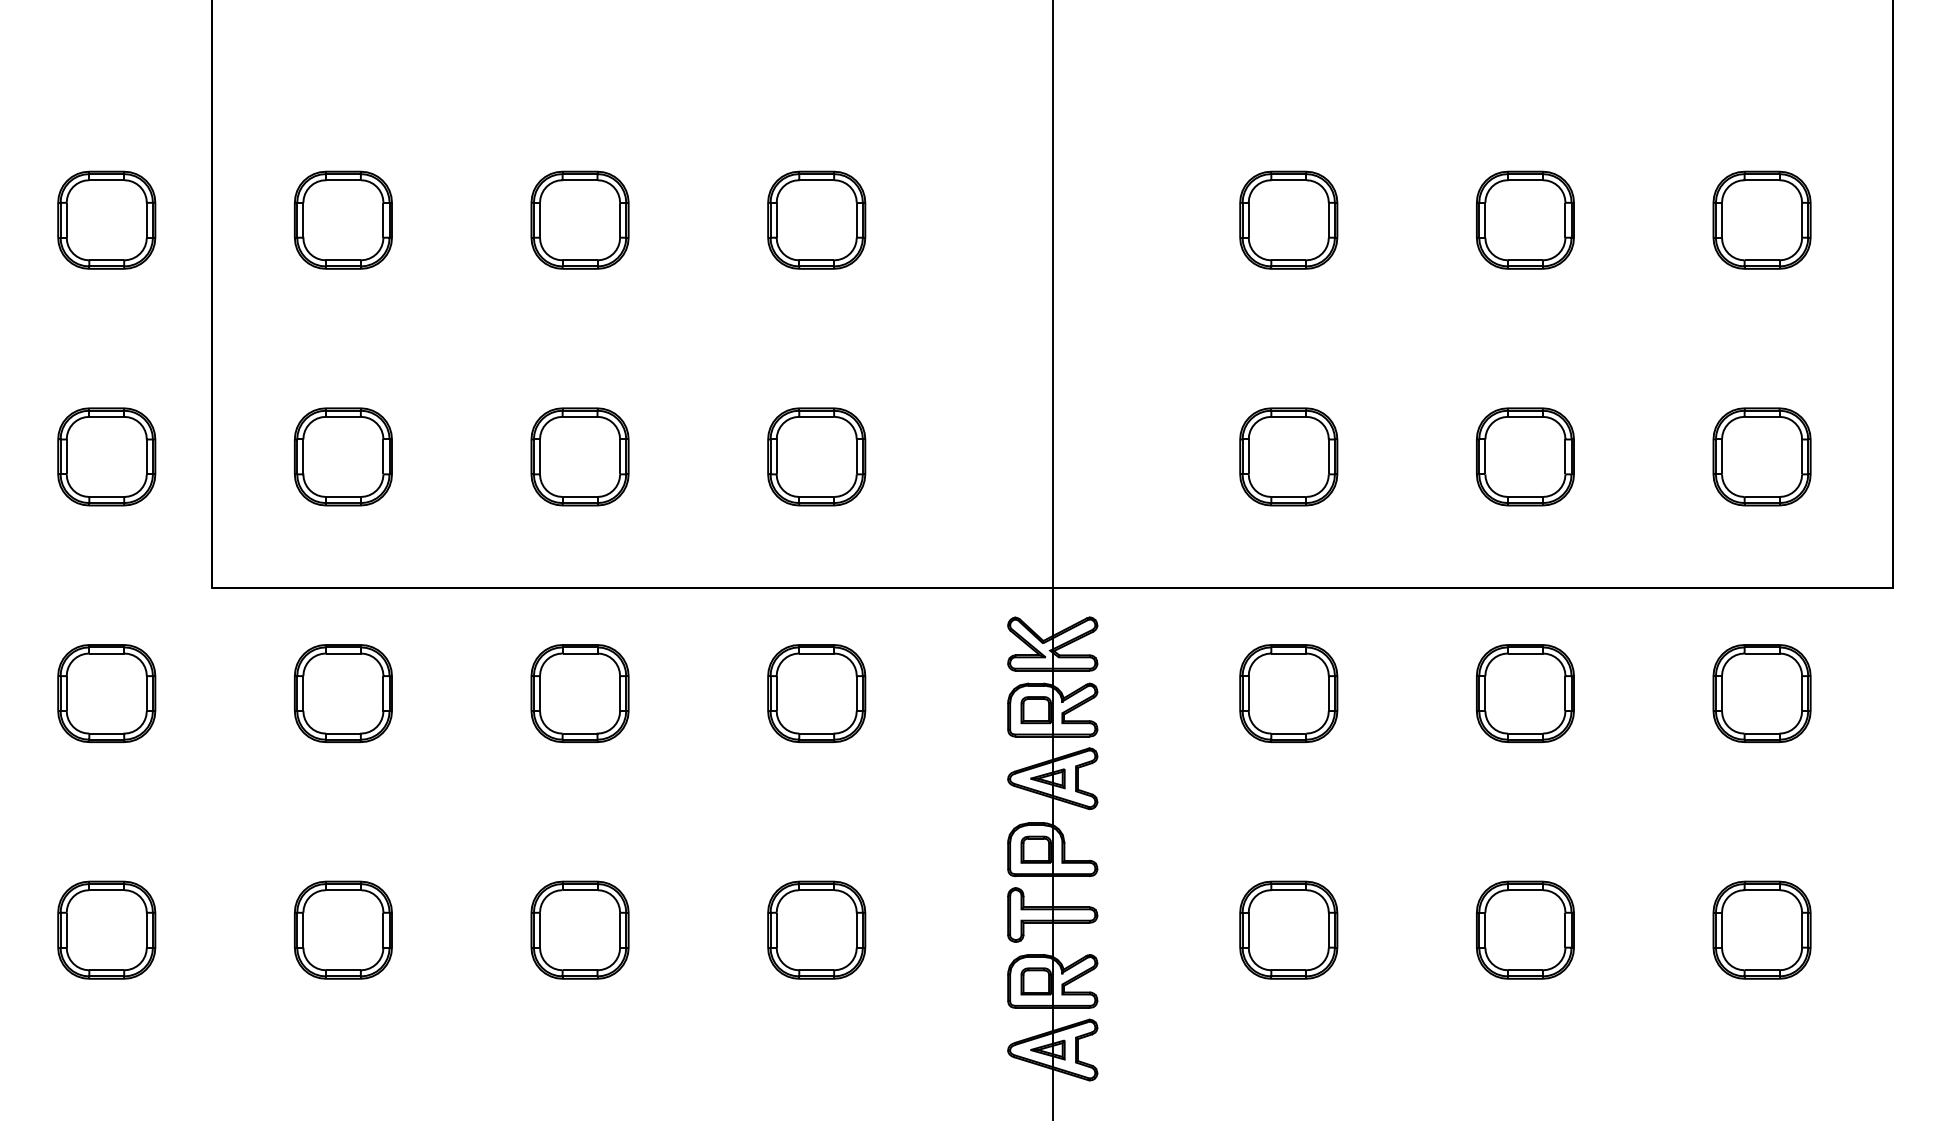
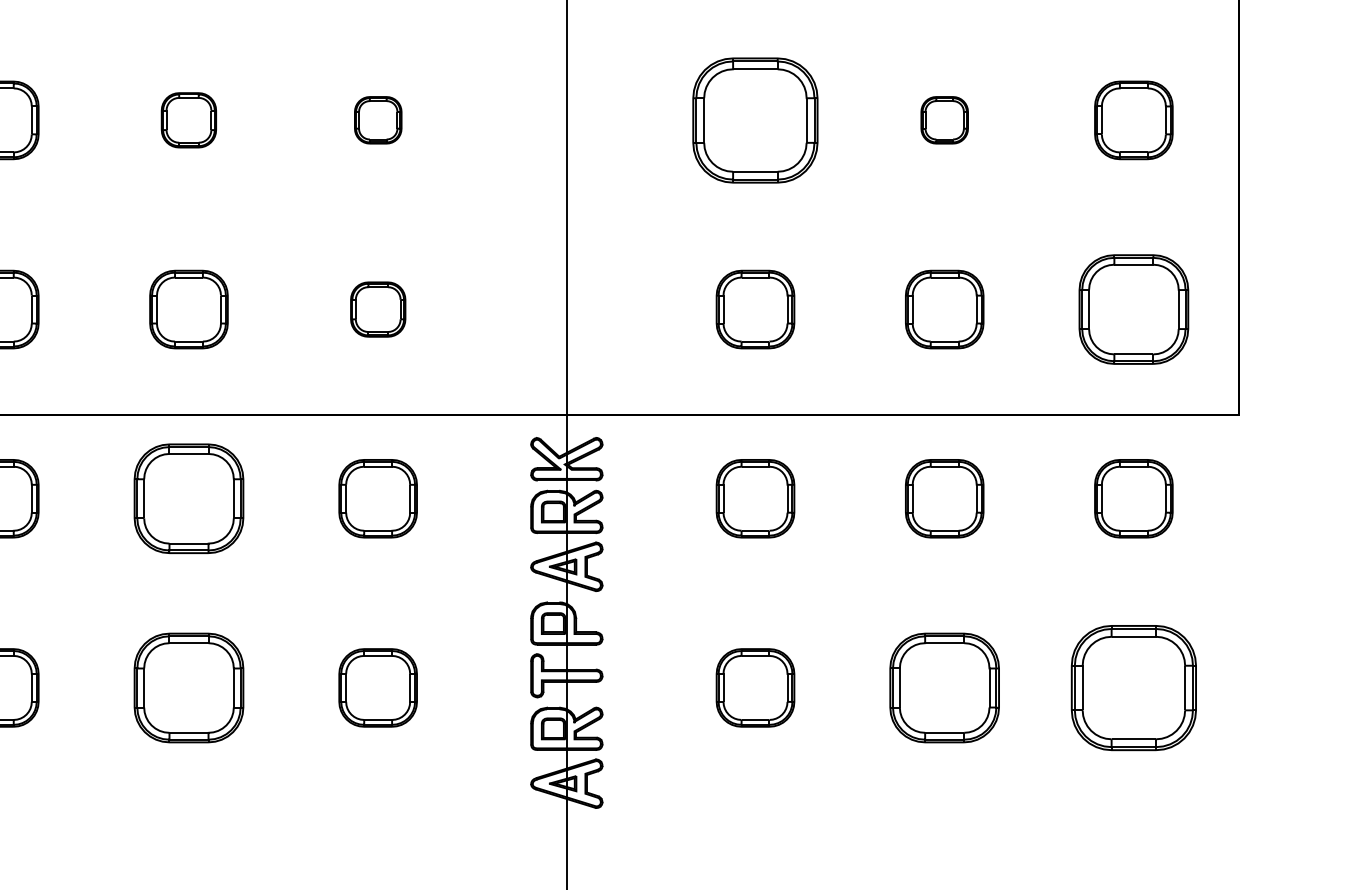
part: (579, 219) -> (188, 119), size x0.7
part: (816, 219) -> (377, 119), size x0.6
part: (1288, 219) -> (755, 119), size x1.6
part: (1525, 219) -> (944, 119), size x0.6
part: (816, 456) -> (377, 309), size x0.7
part: (1761, 456) -> (1133, 309), size x1.4
part: (579, 693) -> (188, 498), size x1.4
part: (579, 929) -> (188, 687), size x1.4
part: (1525, 929) -> (944, 687), size x1.4
part: (1761, 929) -> (1133, 687), size x1.6

